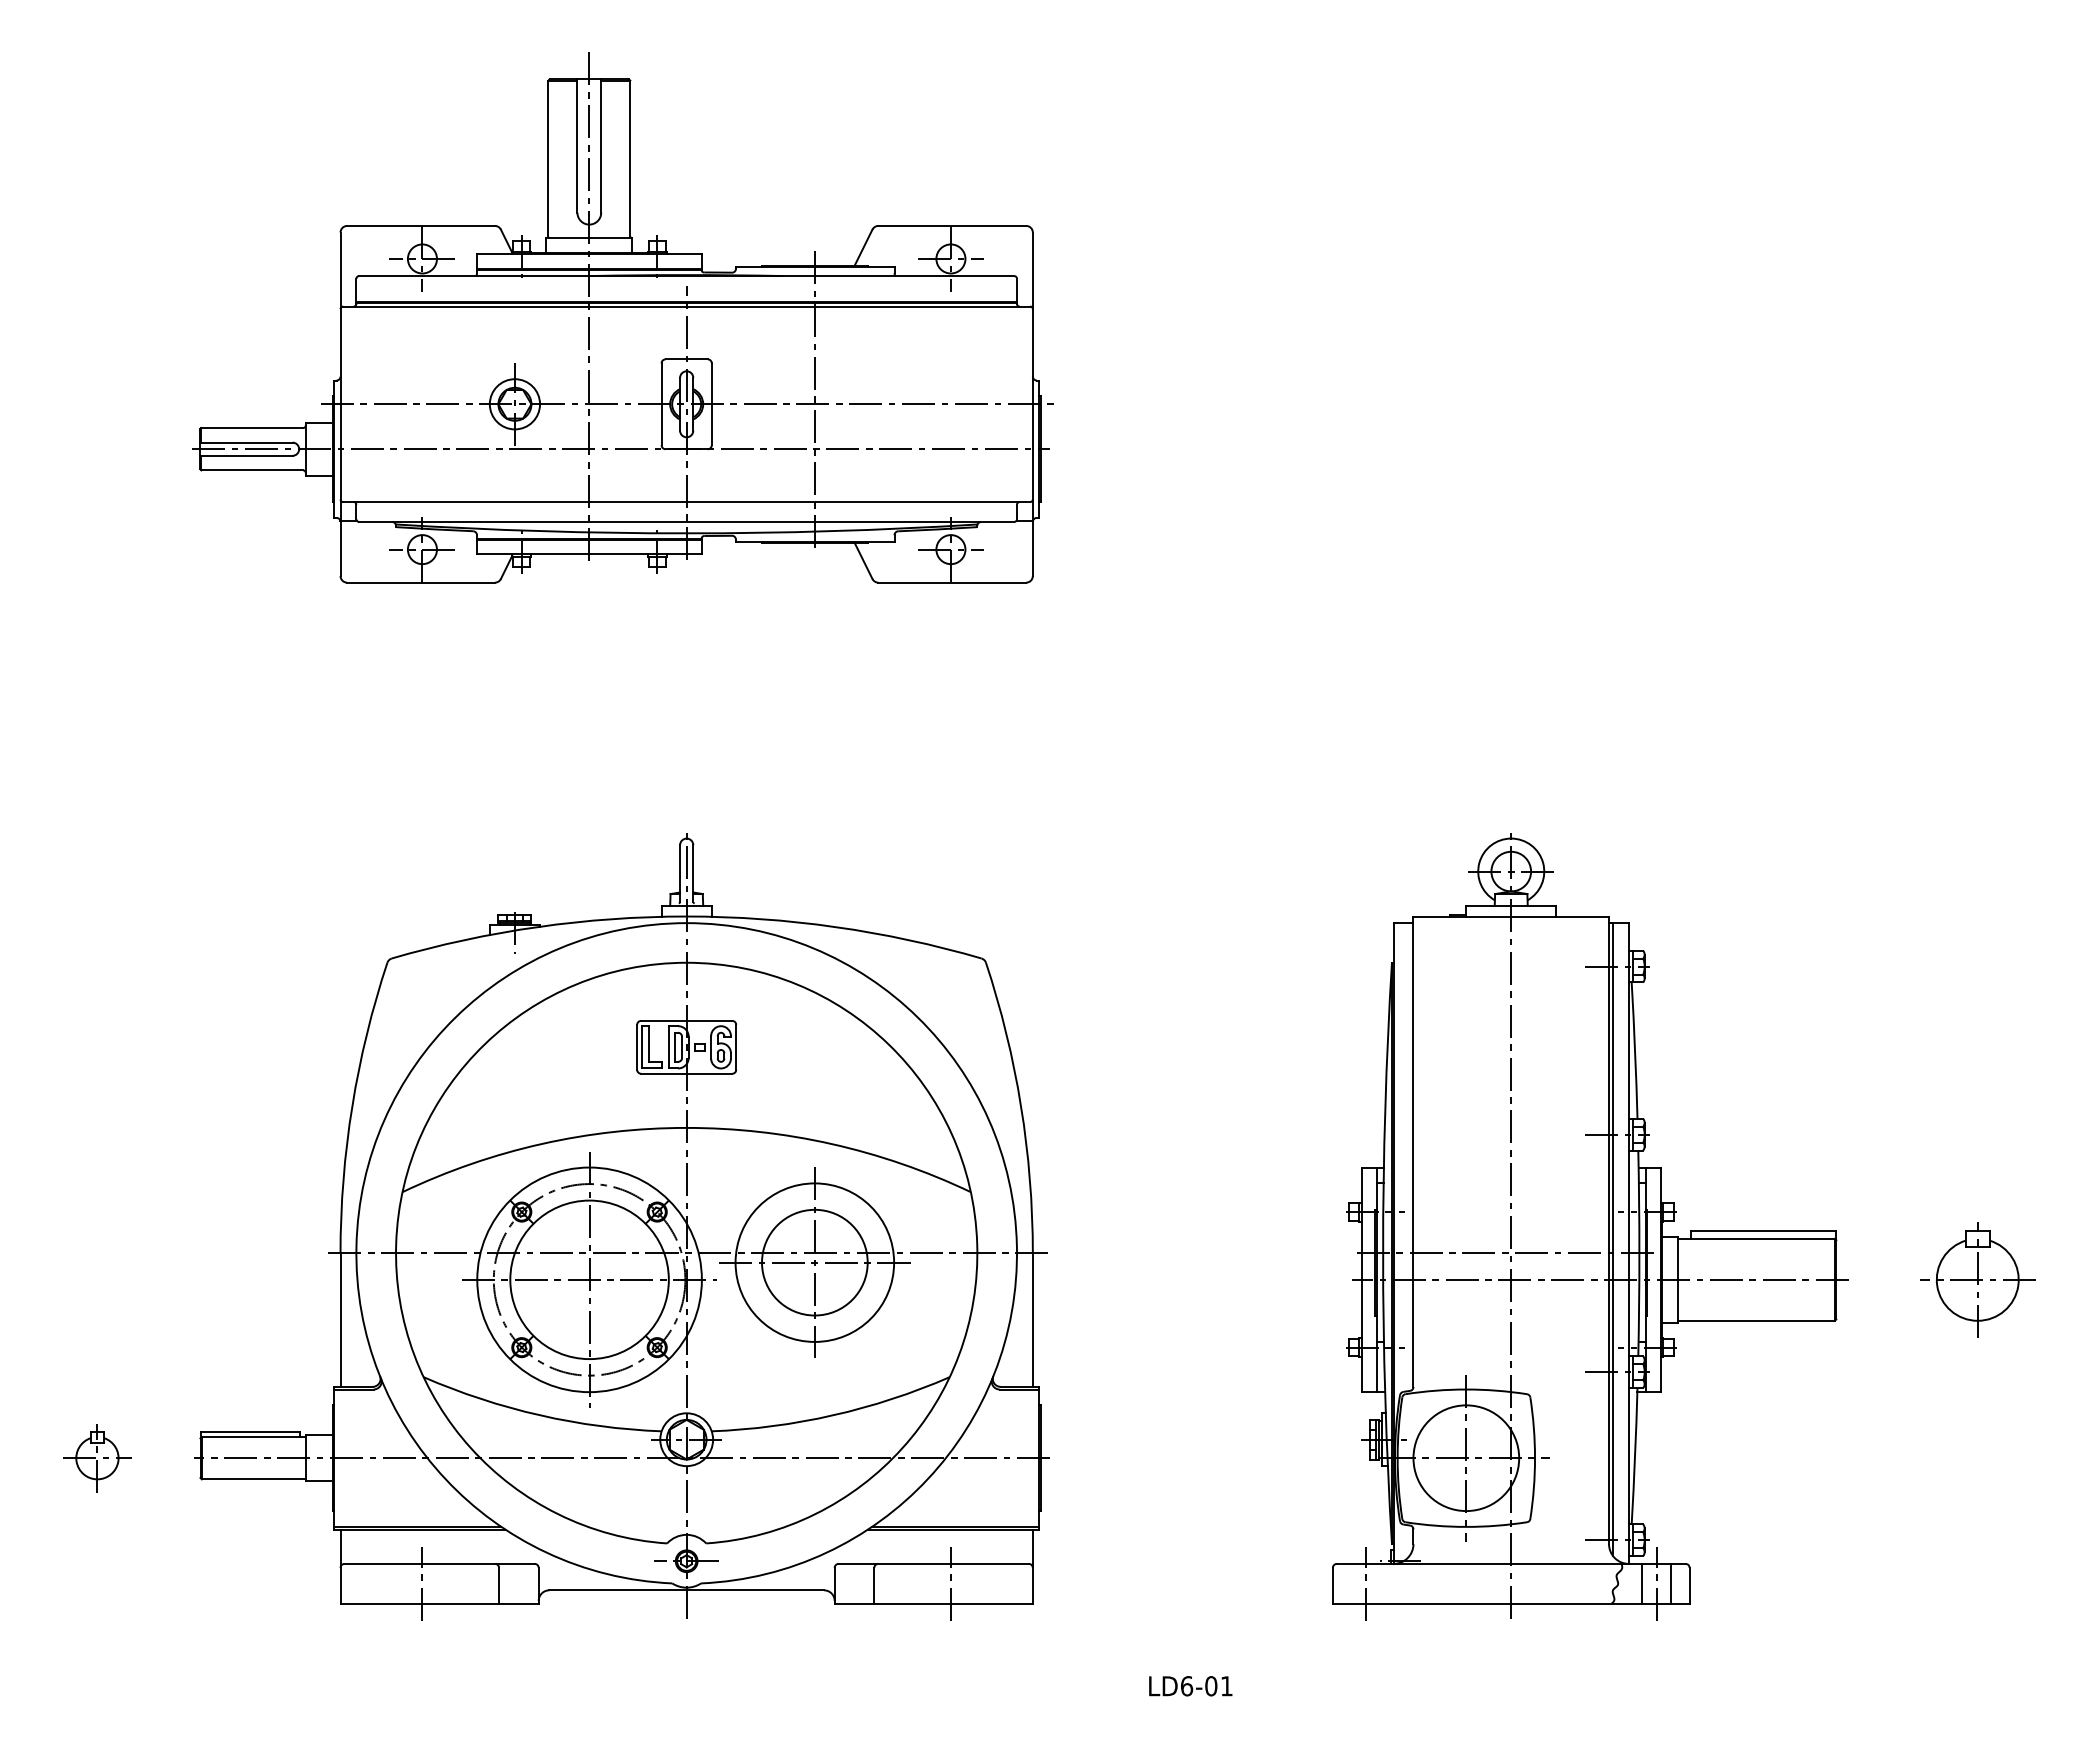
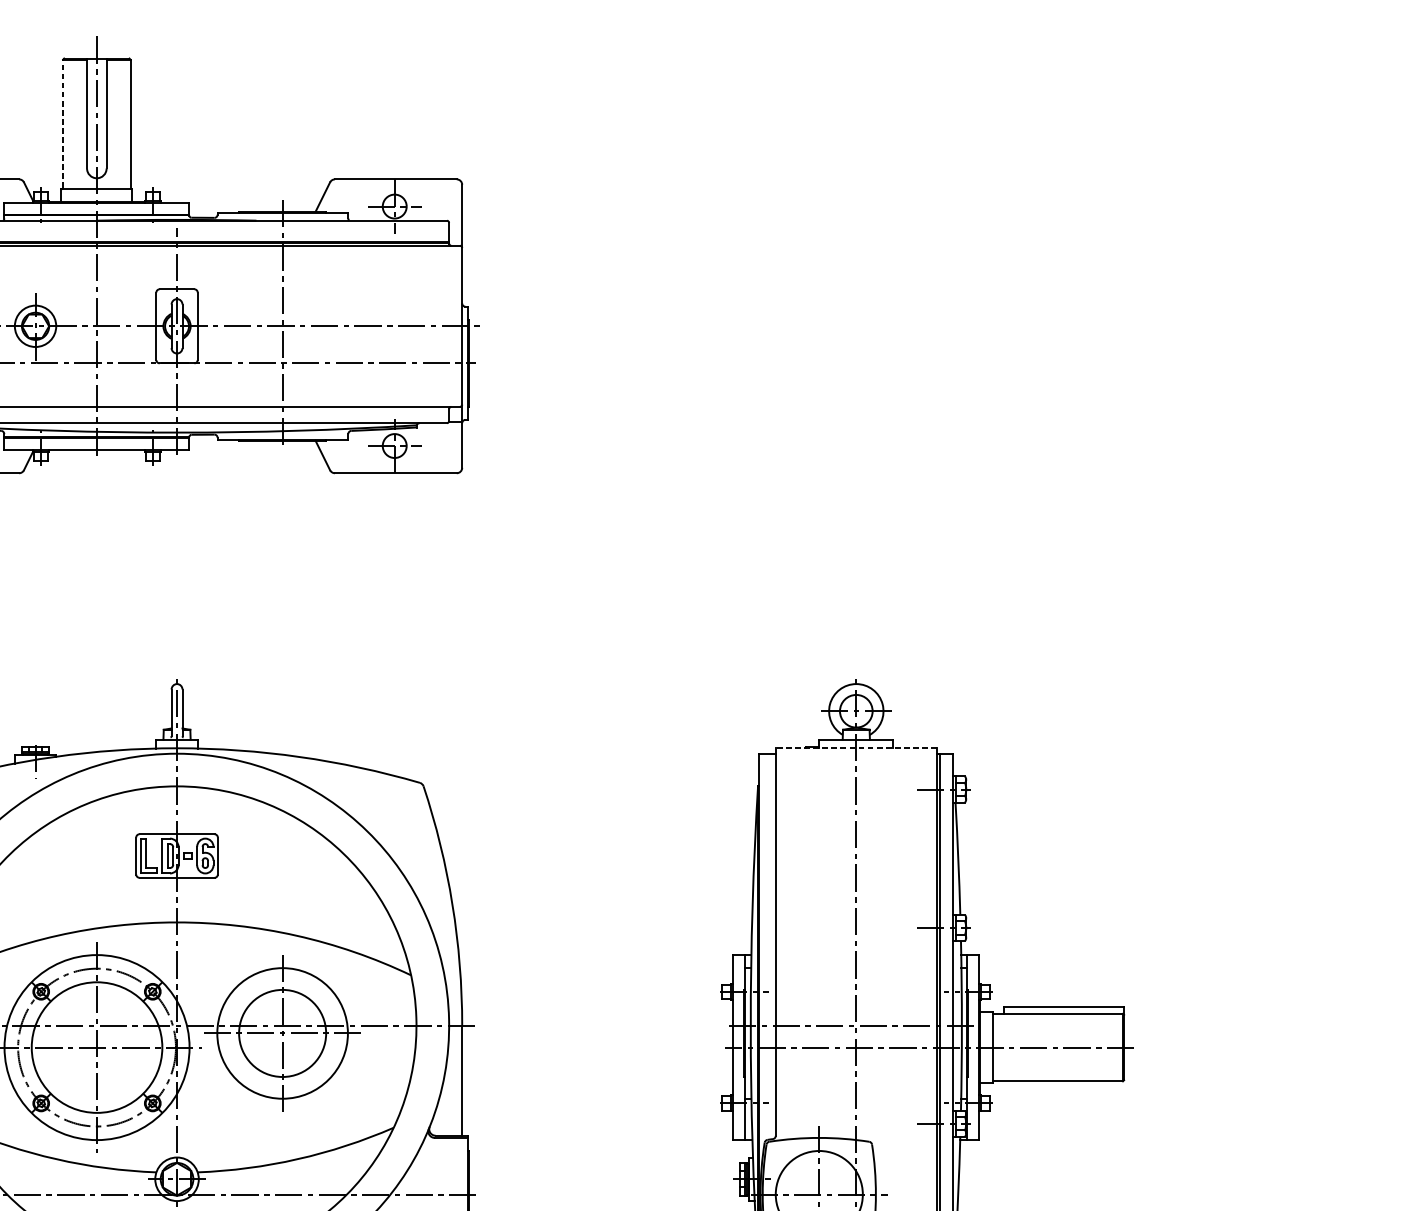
line: (548, 158) -> (63, 123), solid -> dashed
line: (1511, 916) -> (856, 748), solid -> dashed
part: (1977, 1279) -> (1240, 1047), removed

